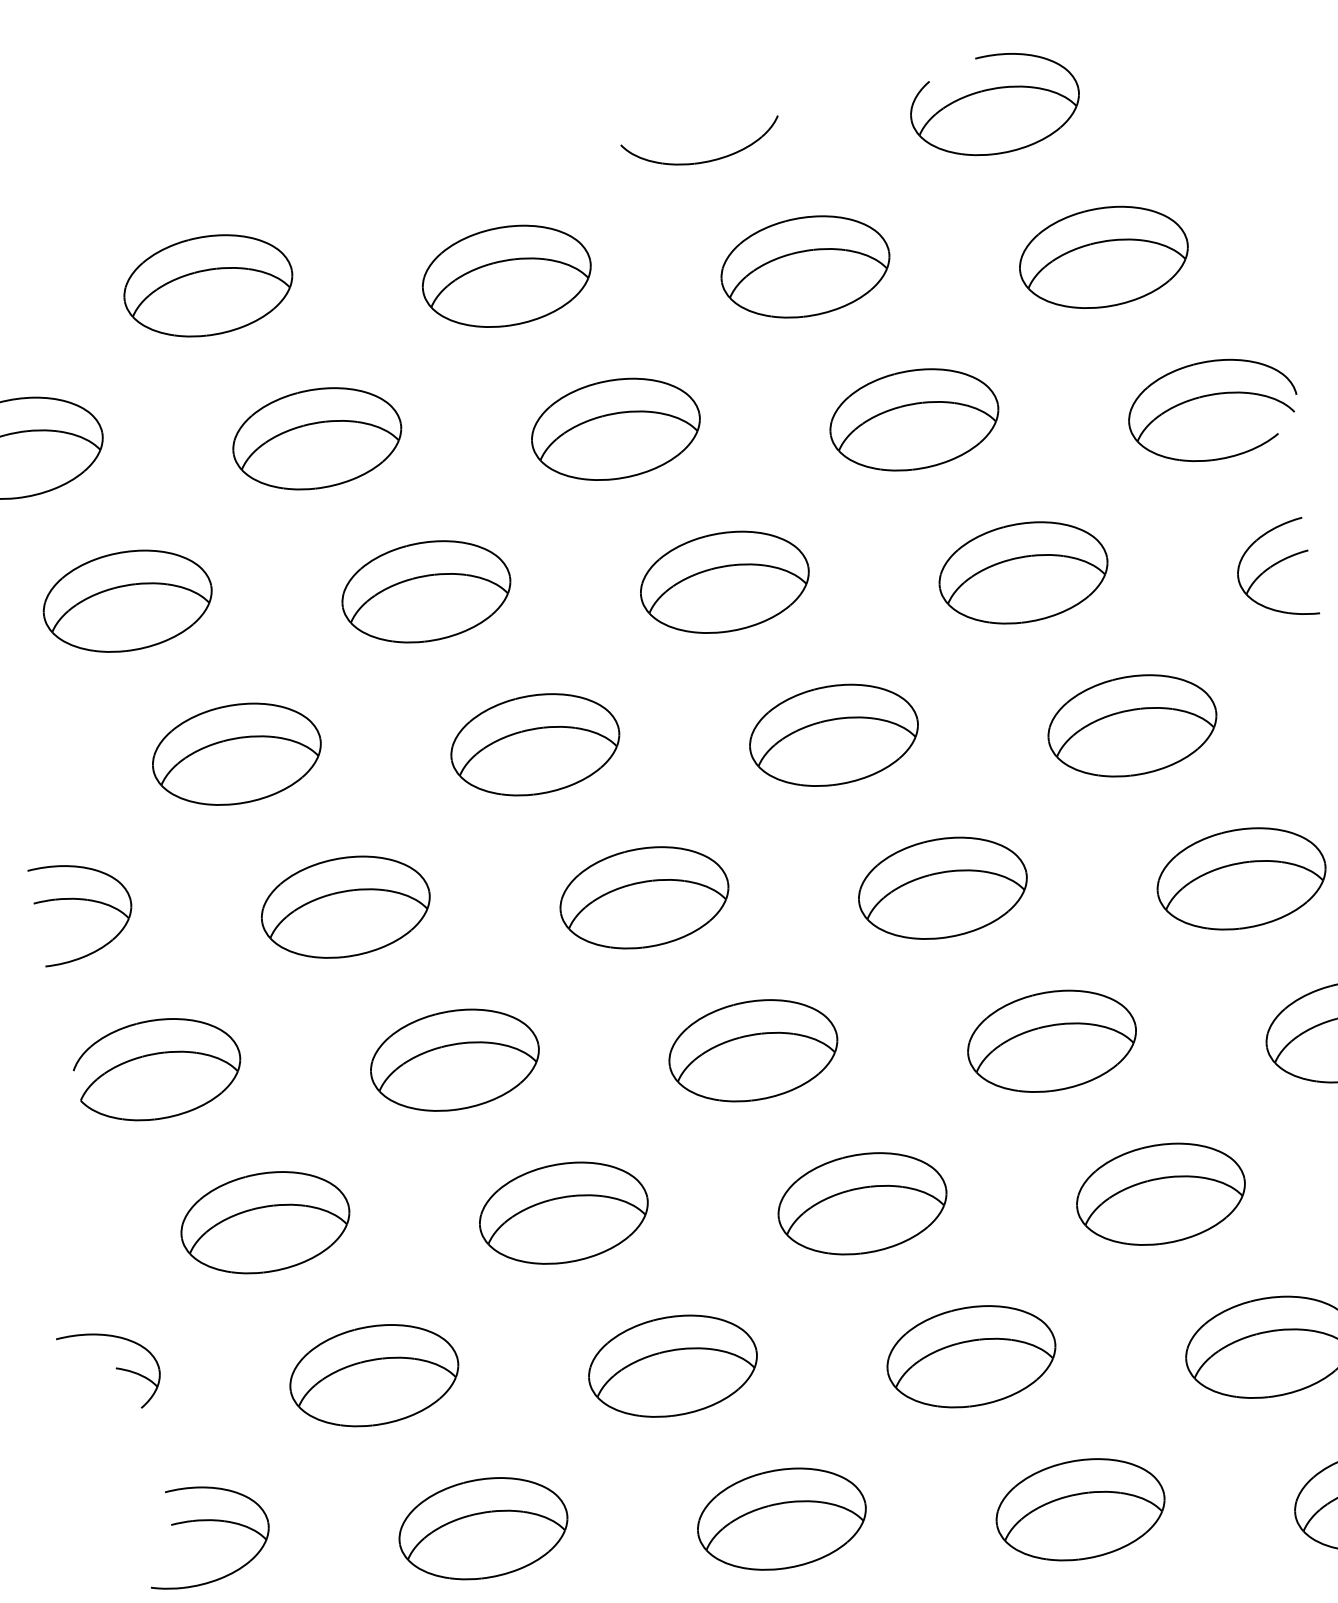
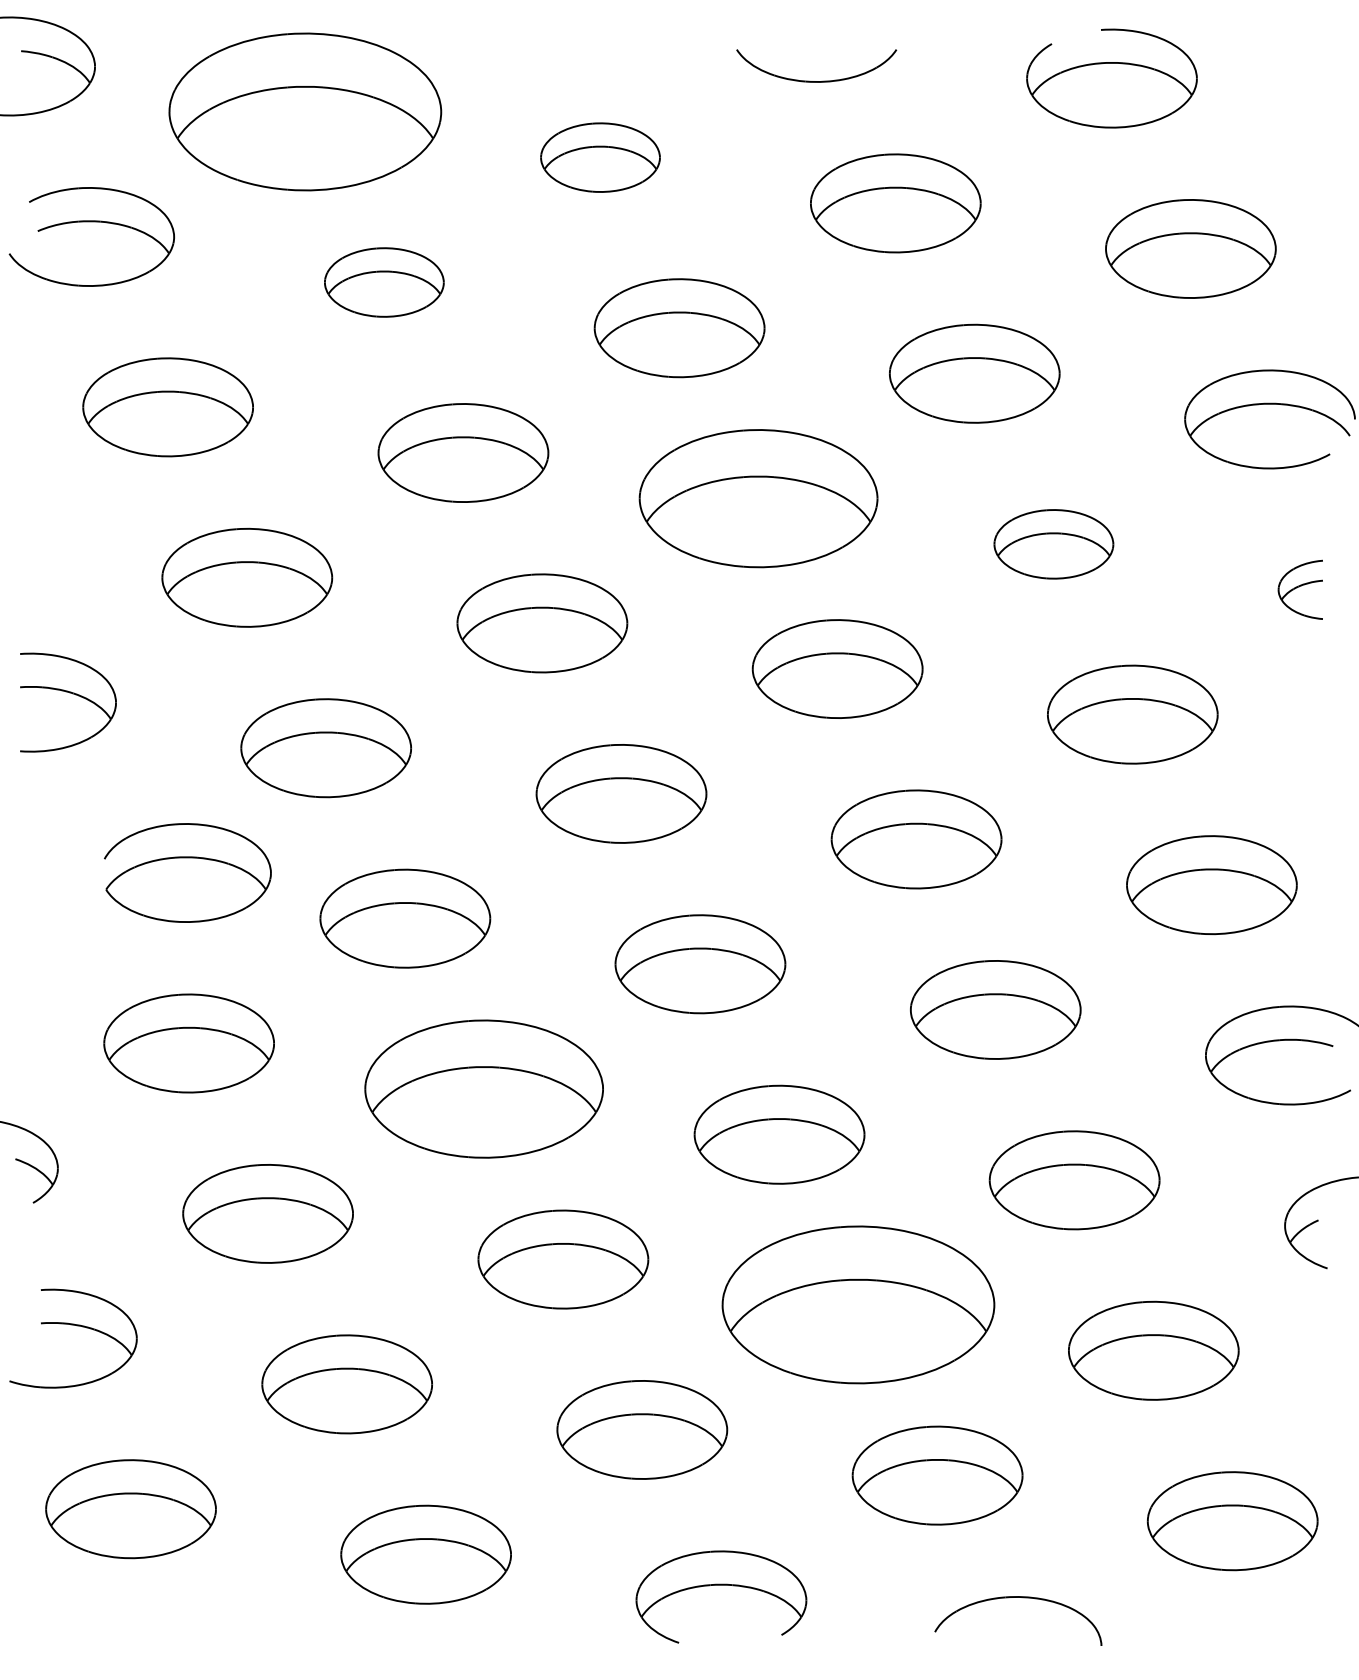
part: (506, 276) -> (600, 157), size x0.7
part: (208, 286) -> (305, 112), size x1.6
part: (317, 438) -> (384, 282), size x0.7
part: (1274, 572) -> (1300, 589), size x0.6
part: (1023, 573) -> (1053, 544), size x0.7
part: (724, 582) -> (758, 498), size x1.4
part: (157, 1068) -> (187, 872), moved
part: (563, 1212) -> (484, 1088), size x1.4
part: (971, 1357) -> (858, 1305), size x1.6

